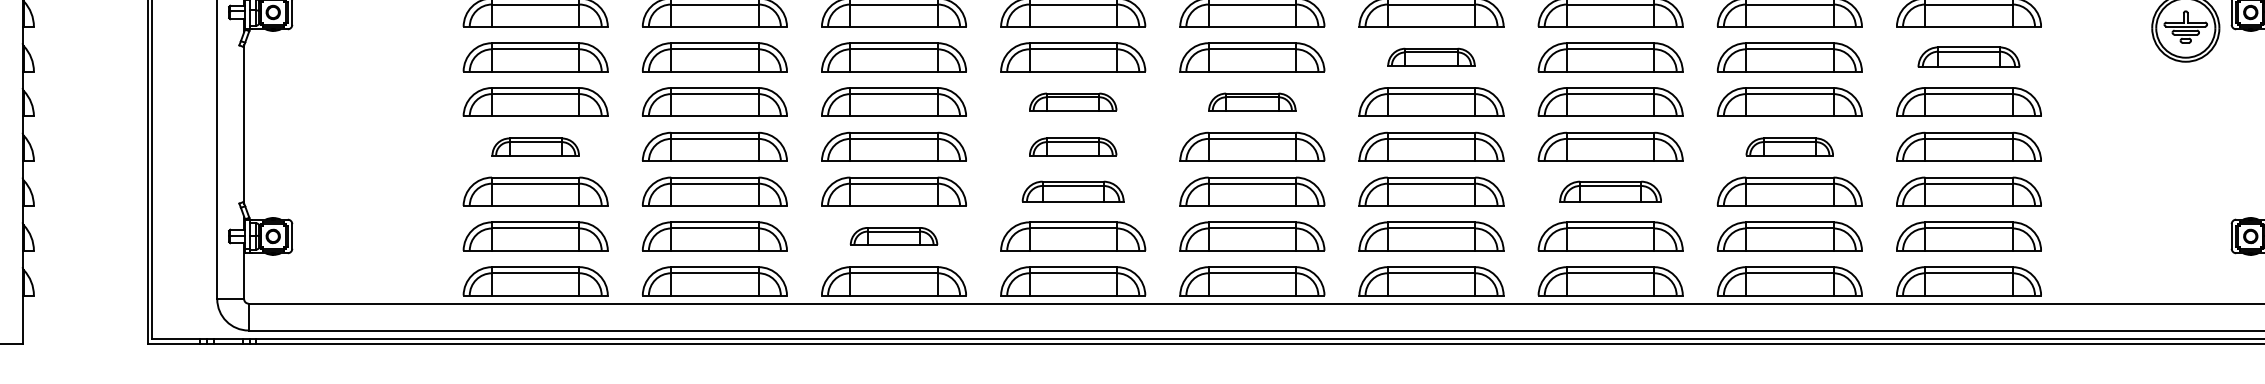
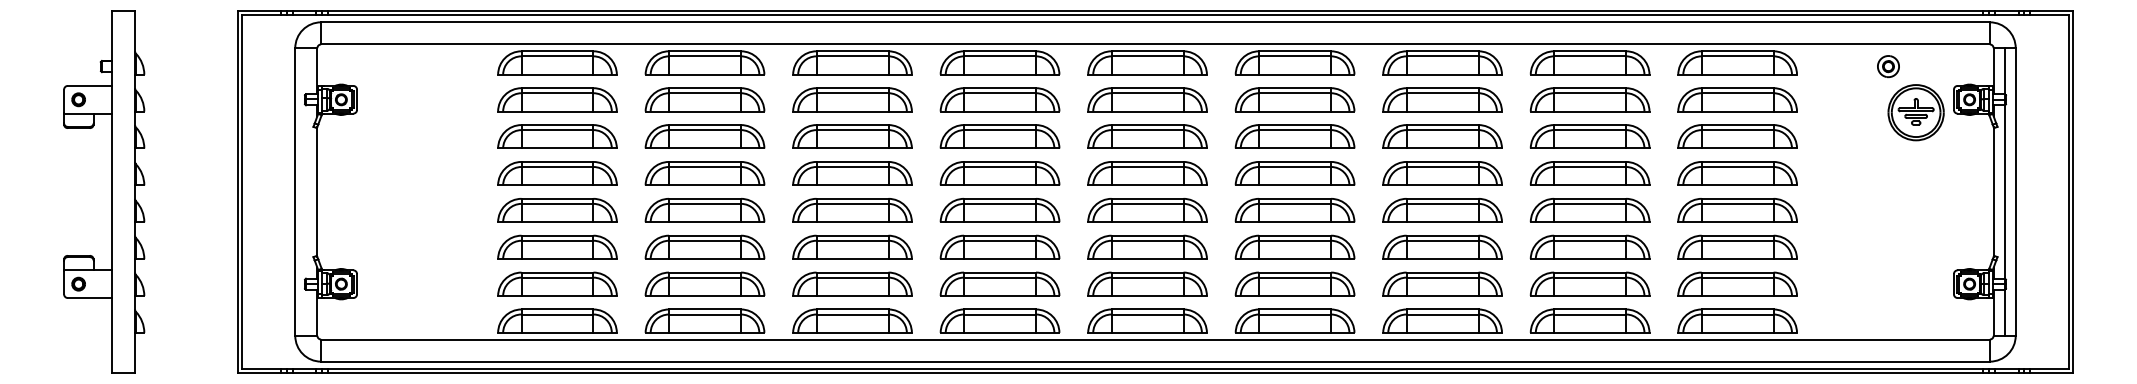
part: (1430, 57) -> (1294, 136), size x1.67
part: (1968, 57) -> (1737, 136), size x1.43
part: (1072, 102) -> (999, 173), size x1.67
part: (1252, 102) -> (1147, 173), size x1.67
part: (535, 146) -> (557, 210), size x1.67
part: (1072, 146) -> (999, 210), size x1.67
part: (1789, 146) -> (1589, 210), size x1.67
part: (1072, 190) -> (999, 246), size x1.43
part: (1610, 190) -> (1442, 246), size x1.43
part: (894, 235) -> (852, 283), size x1.67

